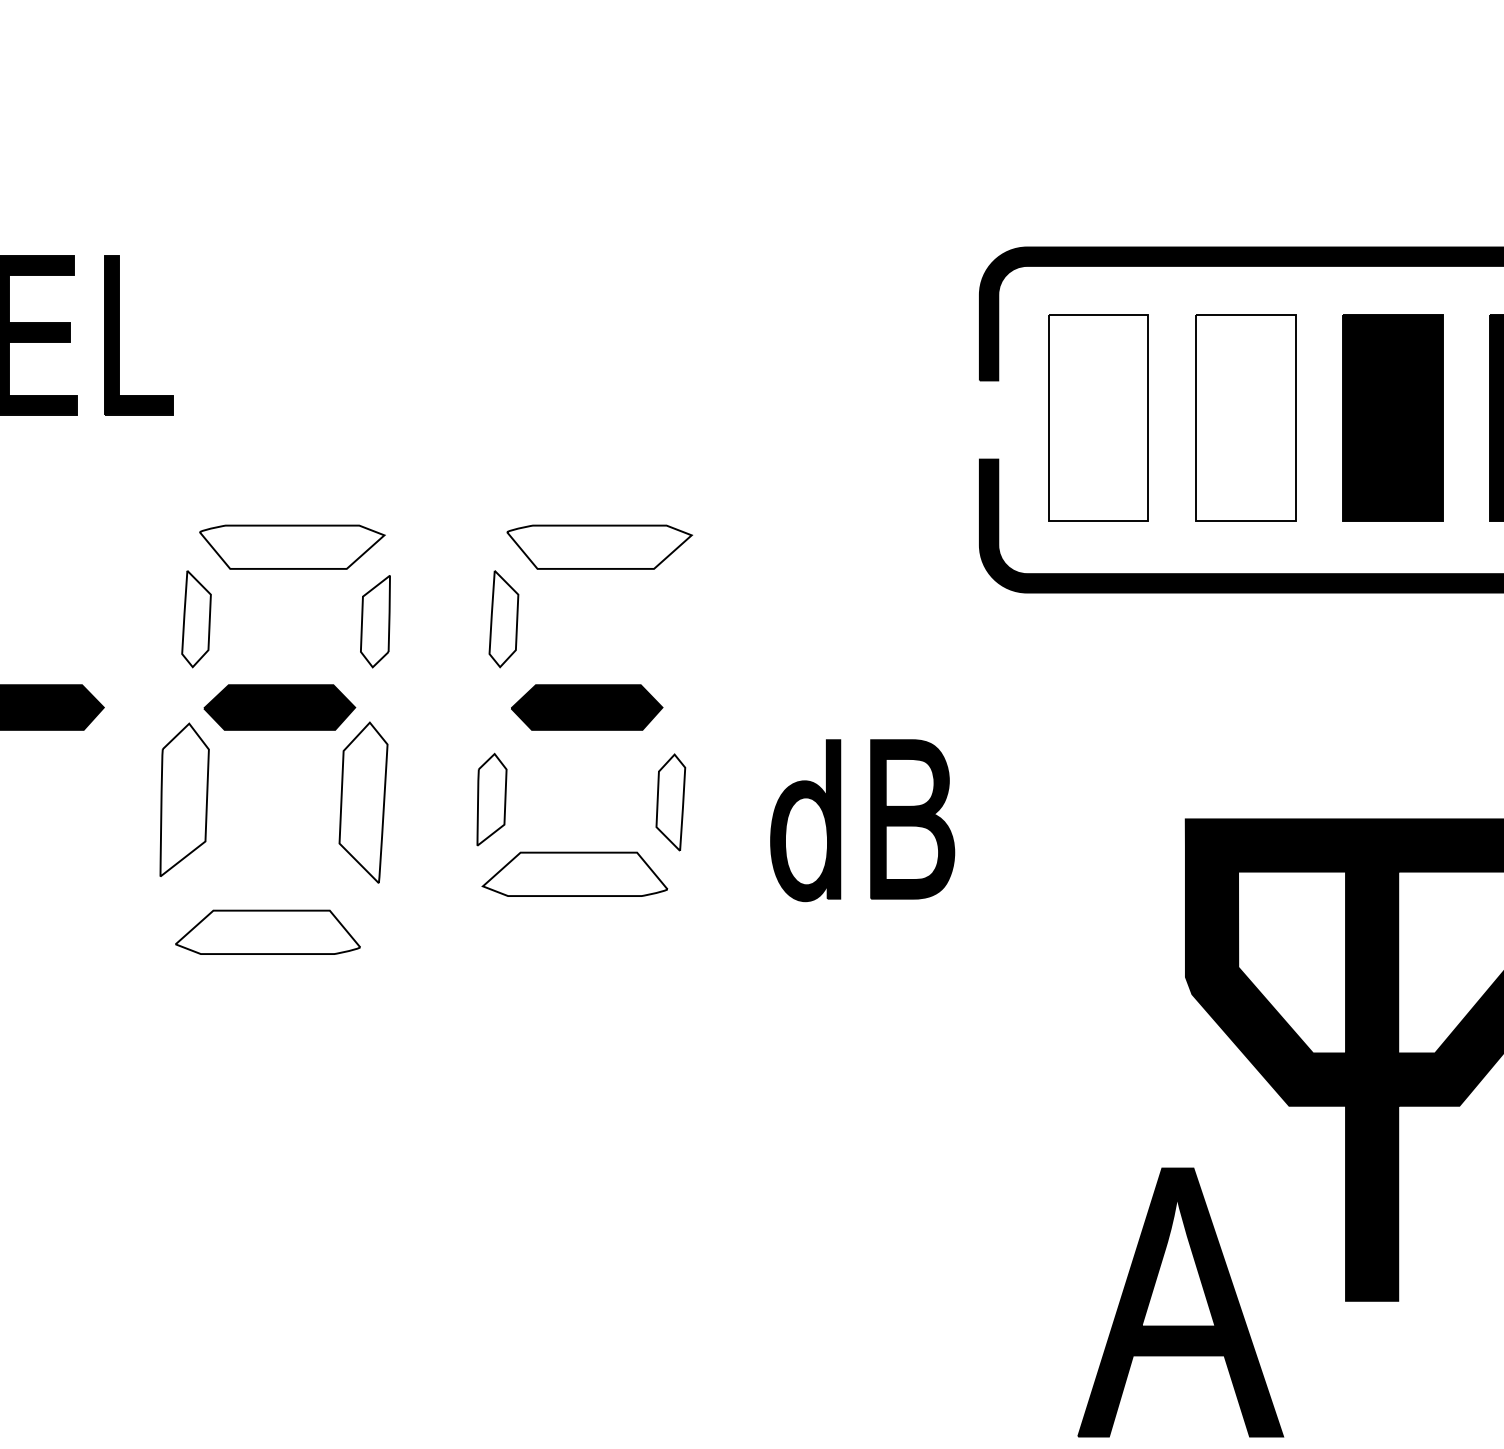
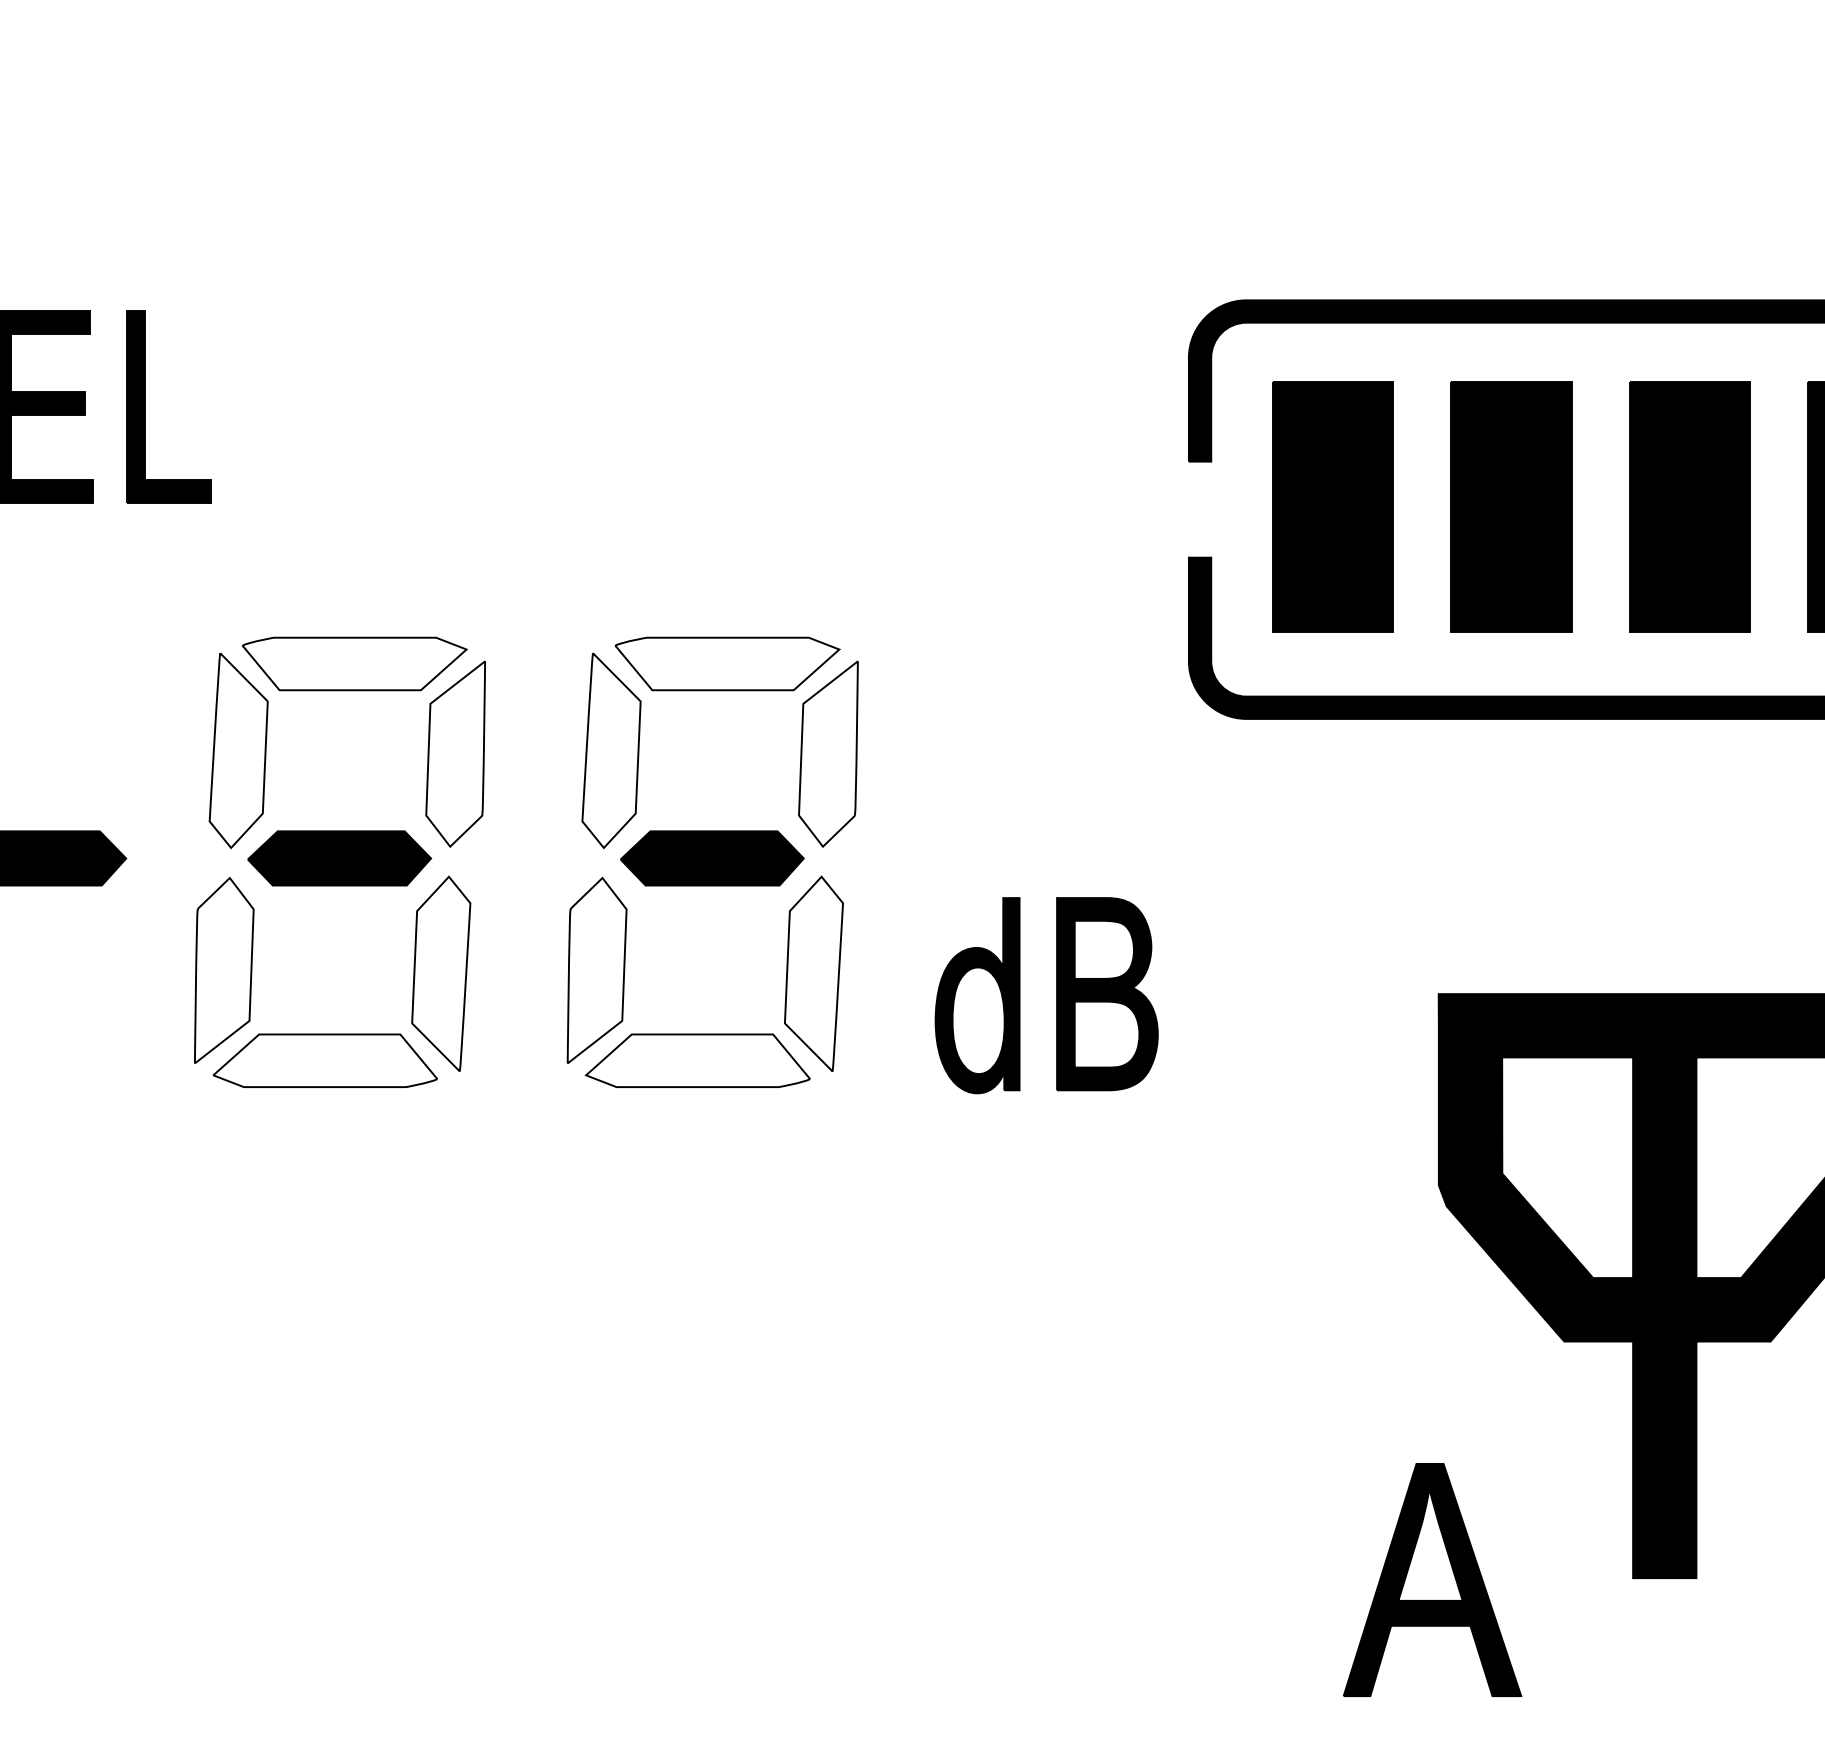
fill: (1098, 417) -> (1332, 506), added
fill: (1245, 417) -> (1511, 506), added
part: (196, 619) -> (238, 751), size x1.67
part: (503, 619) -> (611, 751), size x1.67
part: (375, 621) -> (455, 754), size x1.67
part: (682, 621) -> (828, 754), added
part: (491, 799) -> (596, 969), size x1.67
part: (670, 802) -> (813, 973), size x1.67
part: (267, 931) -> (324, 1059), moved
part: (1180, 1301) -> (1432, 1578), size x0.71

